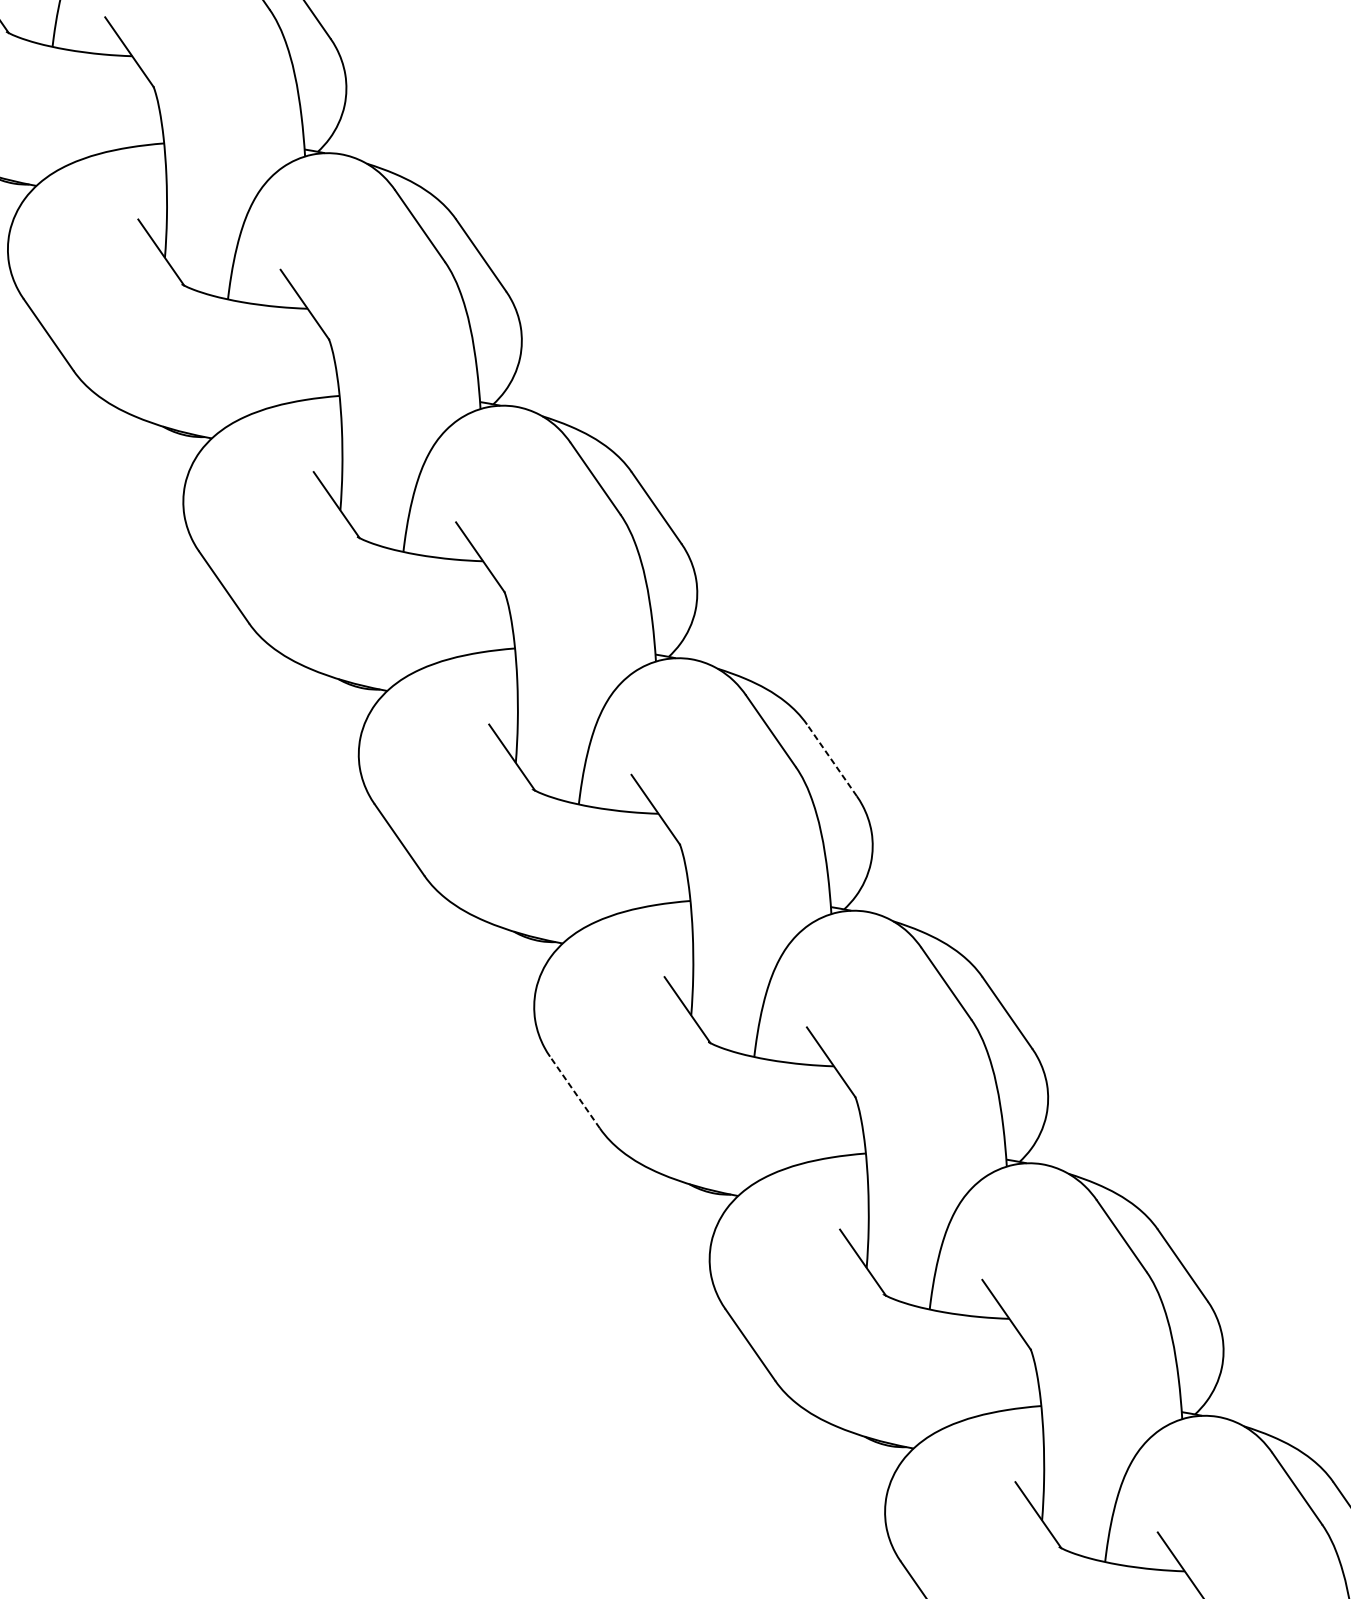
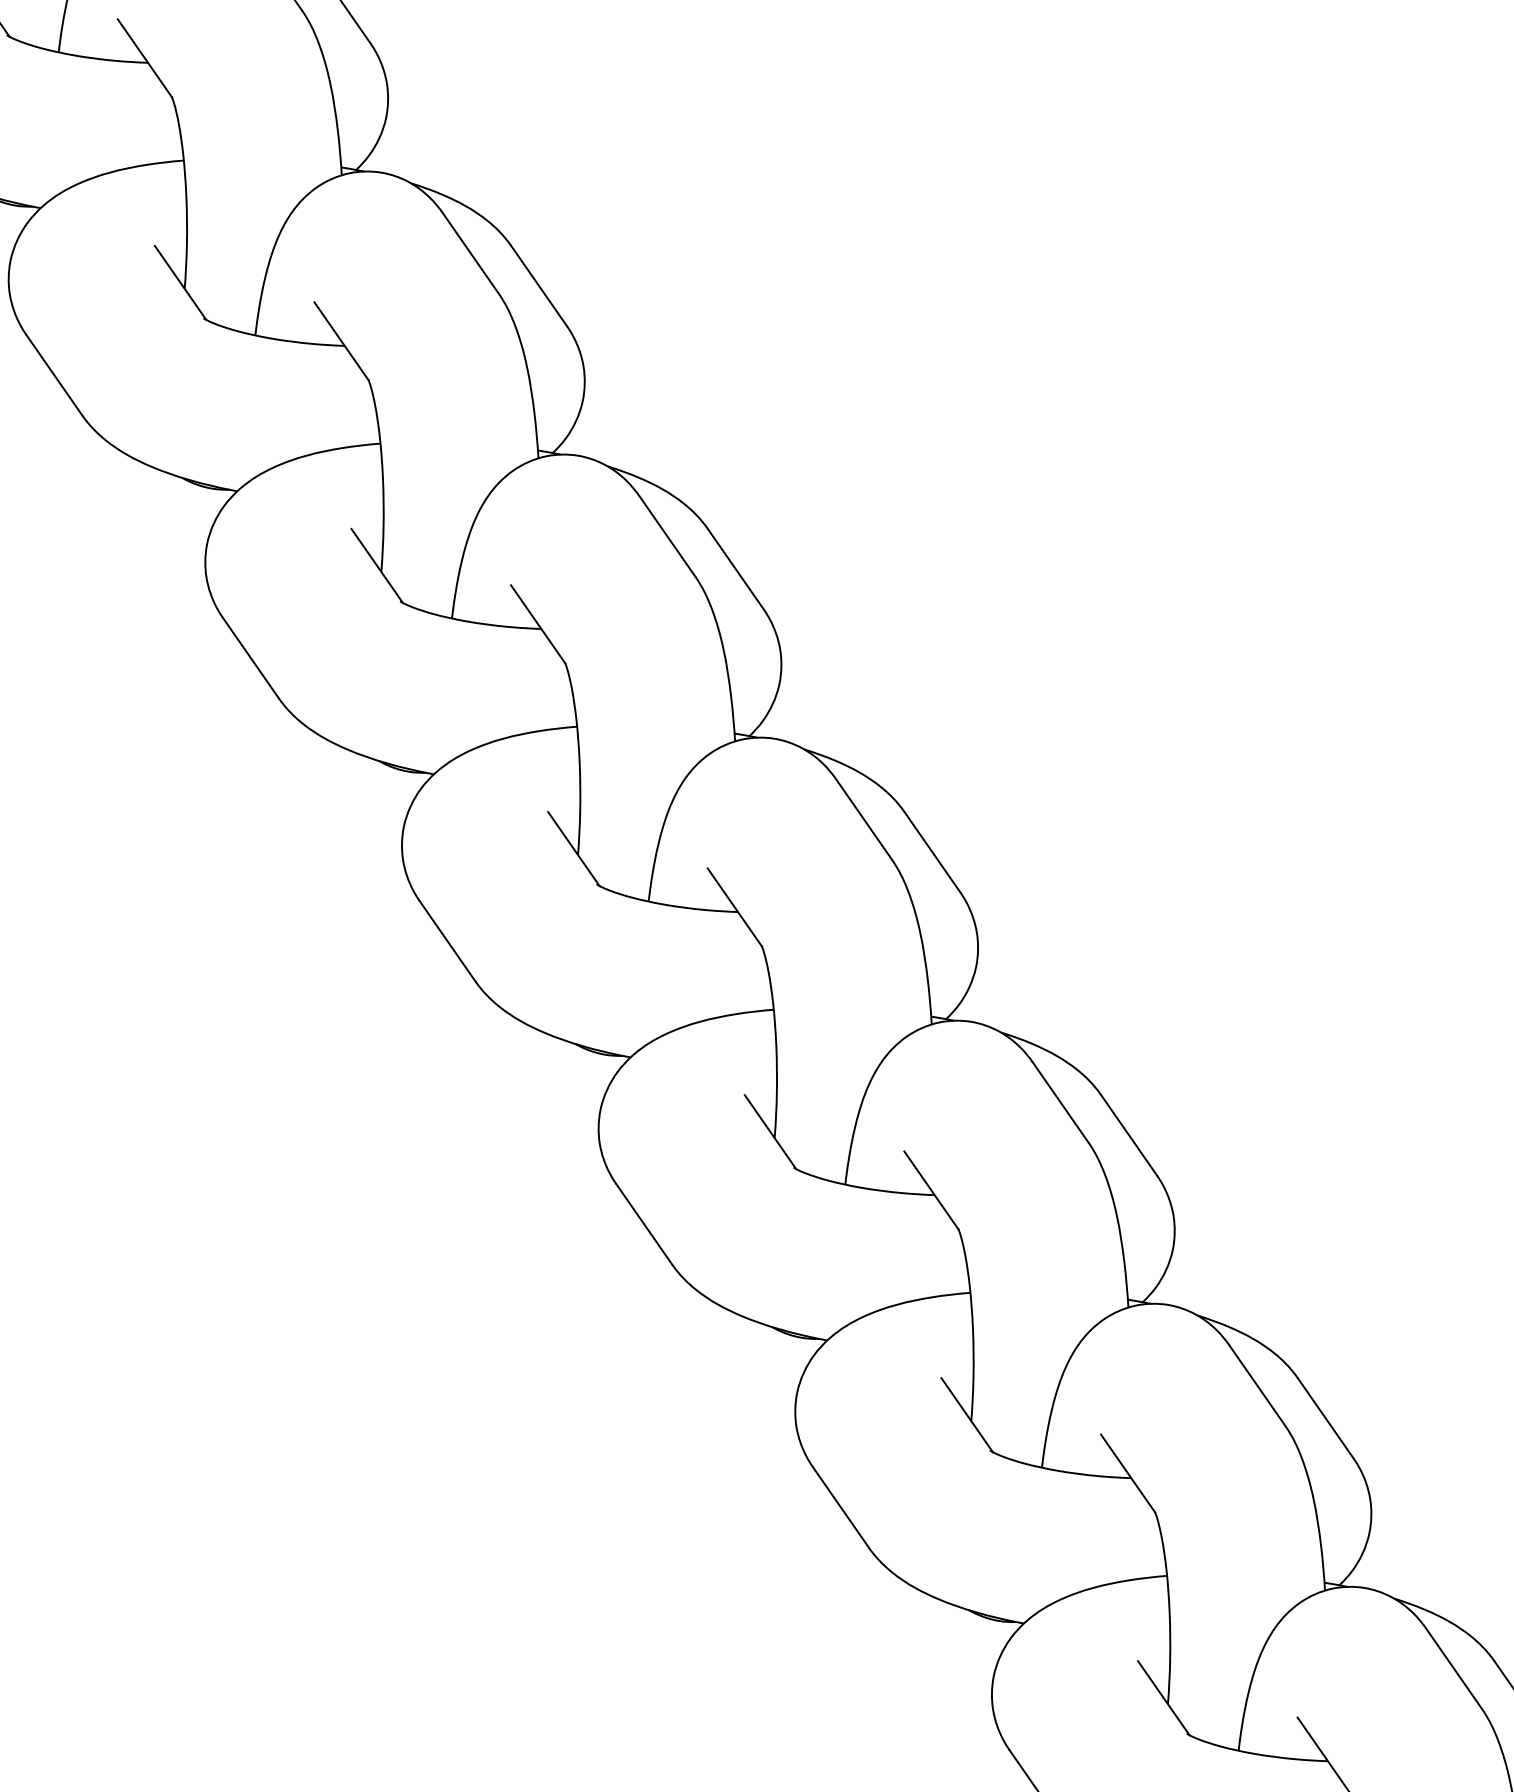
line: (832, 760) -> (932, 852), dashed -> solid
line: (575, 1092) -> (644, 1224), dashed -> solid

